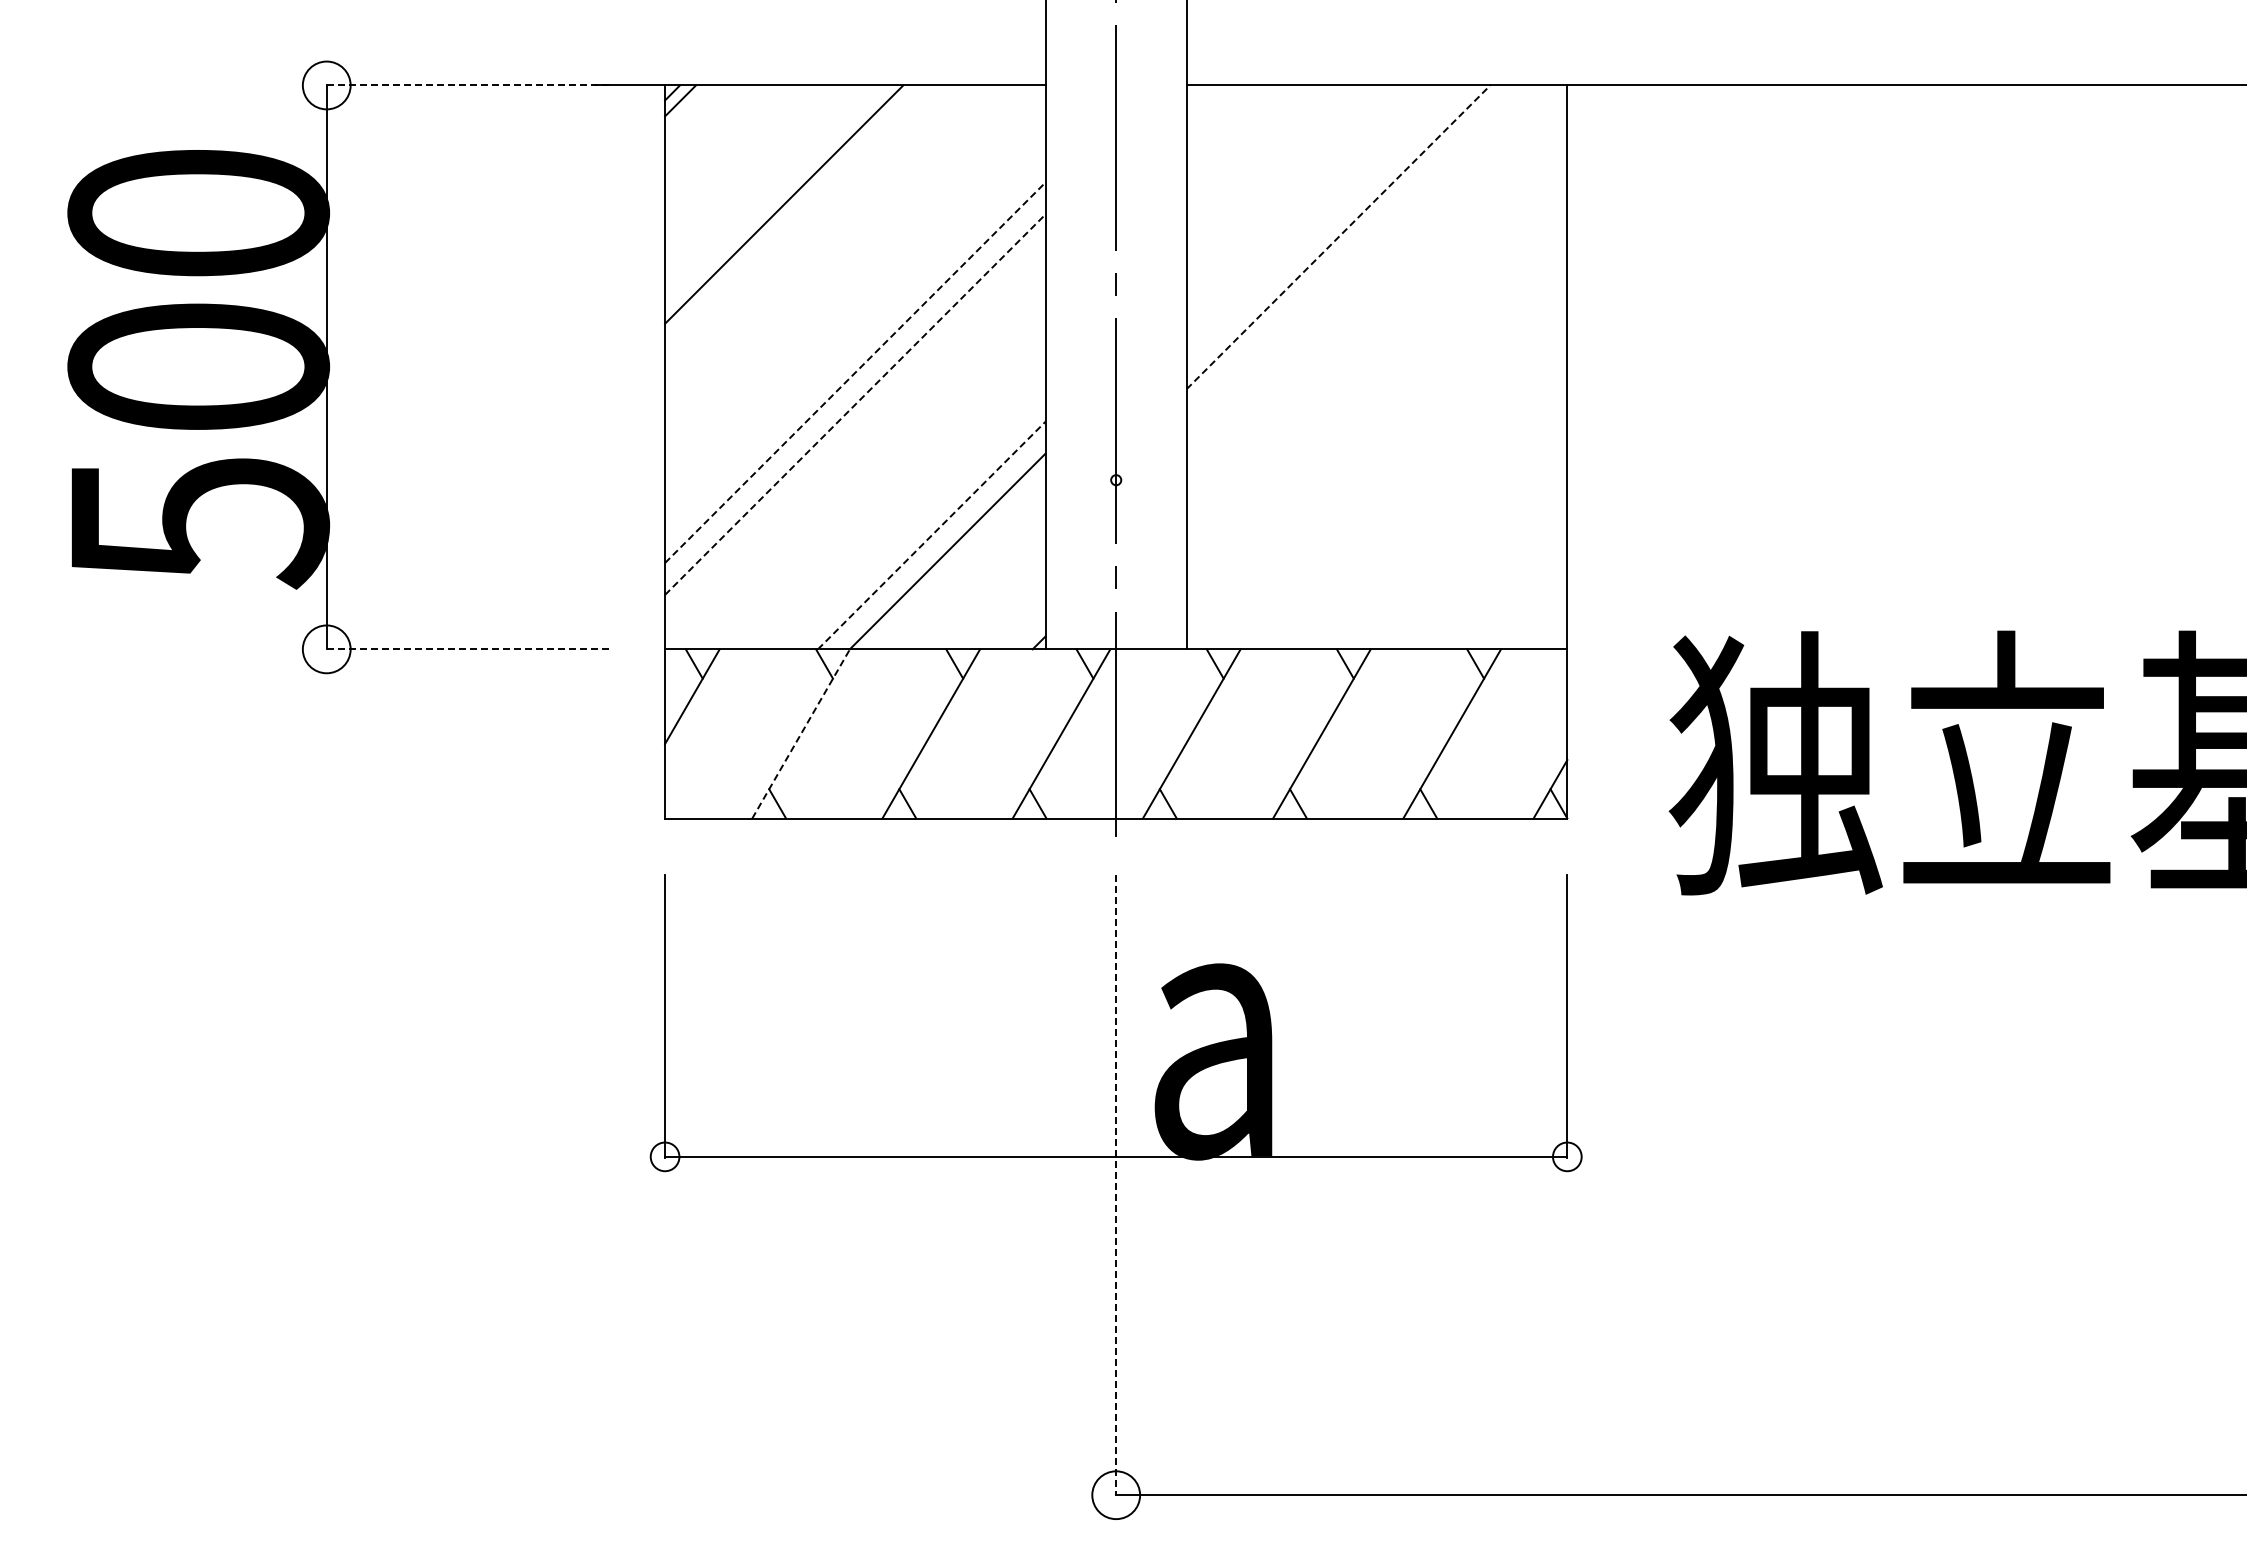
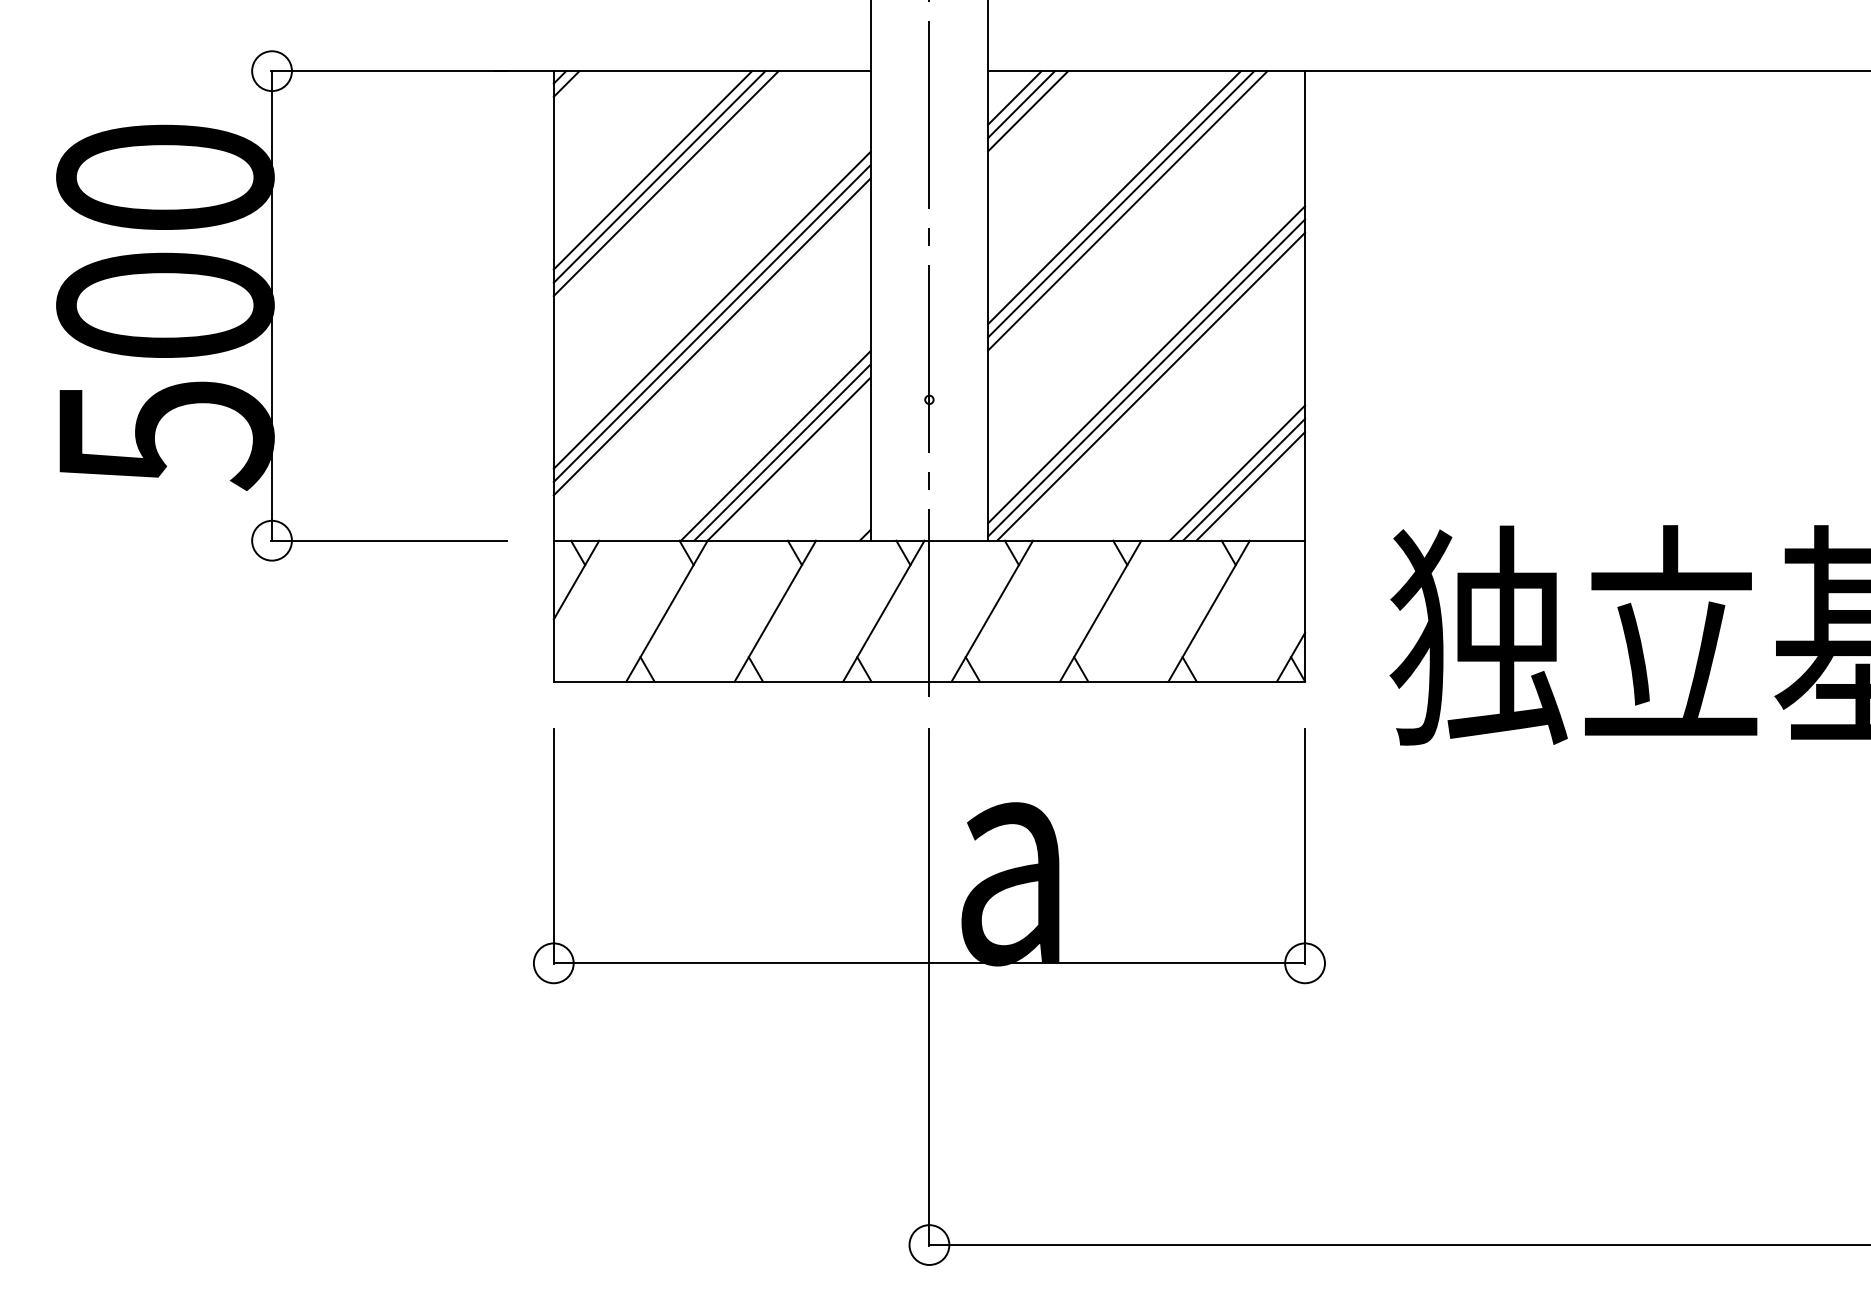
line: (467, 85) -> (389, 71), dashed -> solid
line: (1218, 117) -> (1014, 97), added
line: (1226, 125) -> (1021, 104), added
line: (1234, 133) -> (1027, 111), added
line: (792, 212) -> (659, 176), added
line: (800, 220) -> (666, 183), added
line: (1338, 237) -> (1114, 197), dashed -> solid
line: (1346, 245) -> (1121, 204), added
line: (1354, 253) -> (1127, 211), added
line: (855, 372) -> (712, 310), dashed -> solid
line: (855, 388) -> (712, 323), added
line: (855, 404) -> (712, 336), dashed -> solid
line: (1376, 437) -> (1146, 364), added
line: (1376, 453) -> (1146, 377), added
line: (1382, 464) -> (1151, 386), added
line: (932, 535) -> (776, 445), dashed -> solid
line: (939, 543) -> (782, 452), added
line: (1485, 567) -> (1236, 472), added
line: (1493, 575) -> (1243, 479), added
line: (1501, 583) -> (1250, 485), added
line: (467, 649) -> (389, 540), dashed -> solid
line: (801, 733) -> (667, 610), dashed -> solid
circle: (665, 1156) -> (554, 963), size x1.67
circle: (1567, 1156) -> (1305, 963), size x1.67
line: (1116, 1185) -> (929, 987), dashed -> solid

